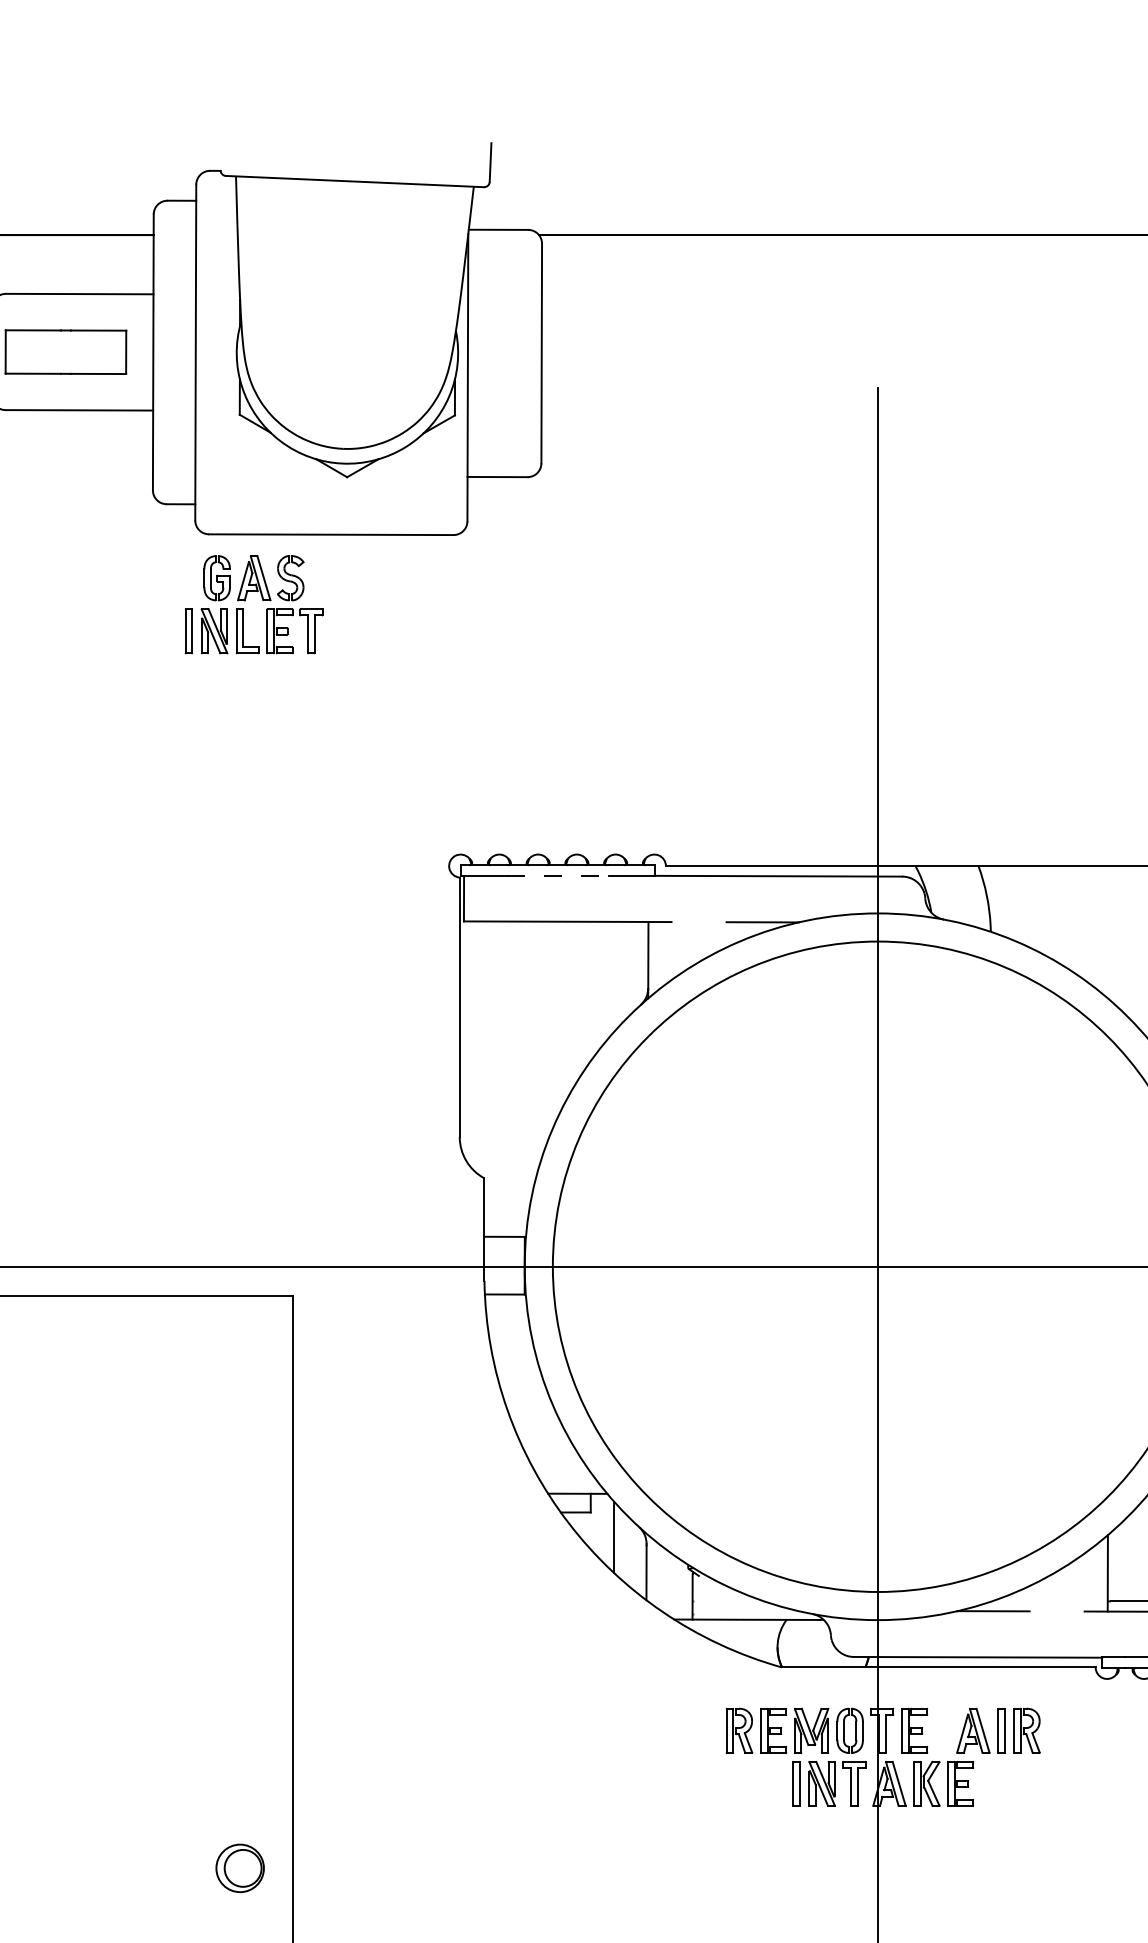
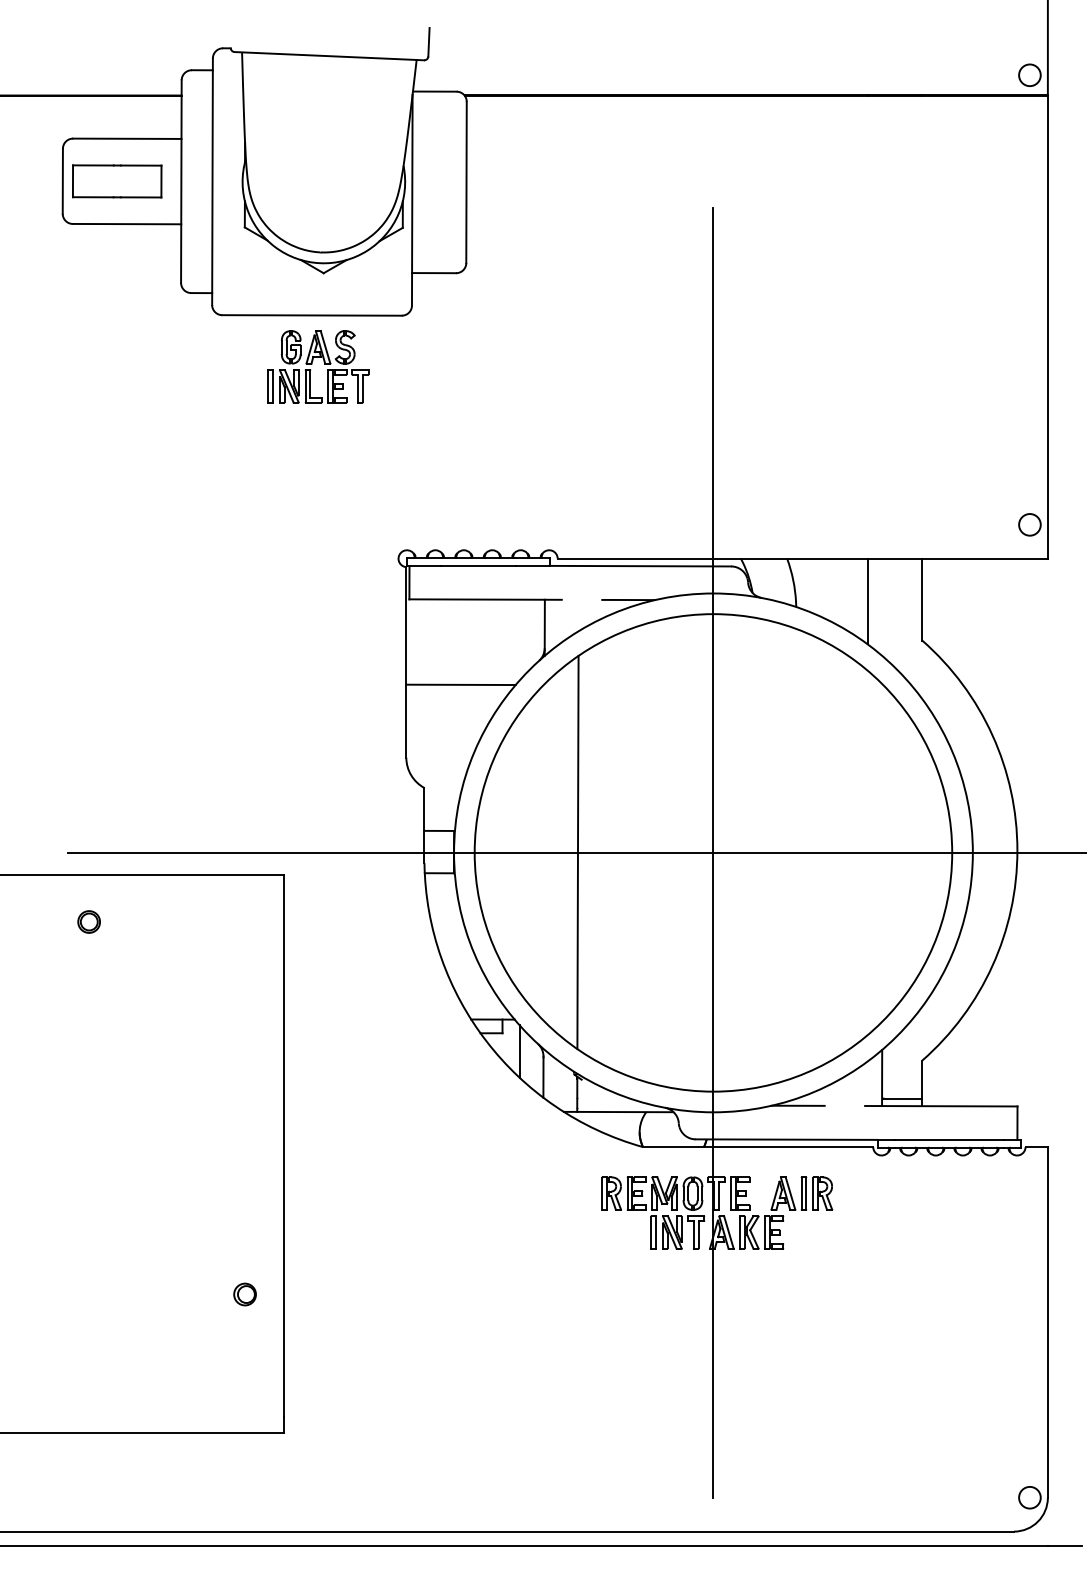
part: (246, 601) -> (312, 364), moved
line: (558, 876) -> (478, 566), dashed -> solid
line: (1087, 924) -> (867, 601), added
line: (533, 1037) -> (460, 684), added
line: (692, 1266) -> (577, 852), added
part: (26, 1360) -> (88, 921), added
part: (239, 1868) -> (244, 1294), size x0.62

